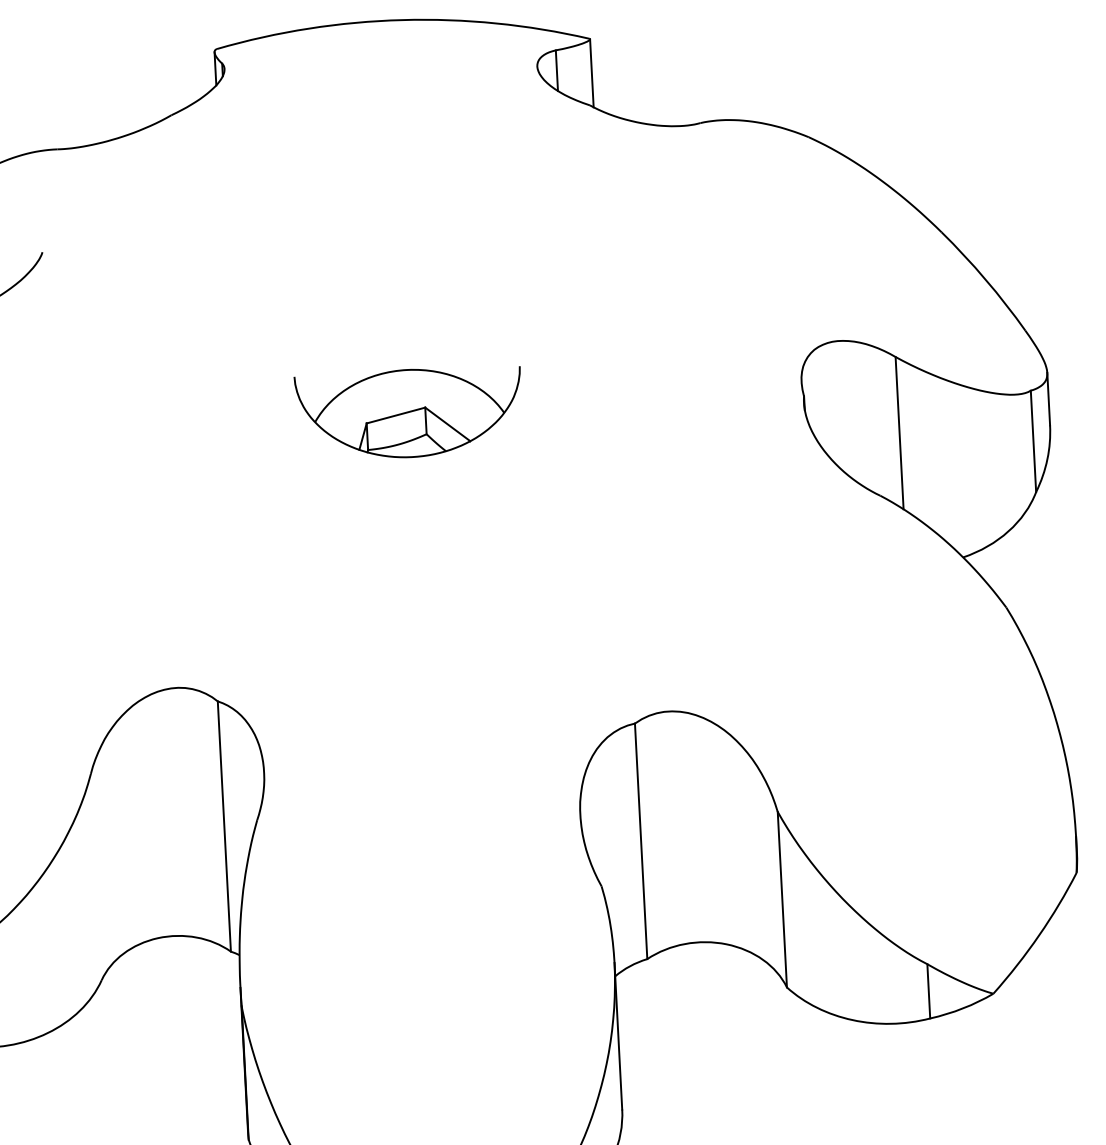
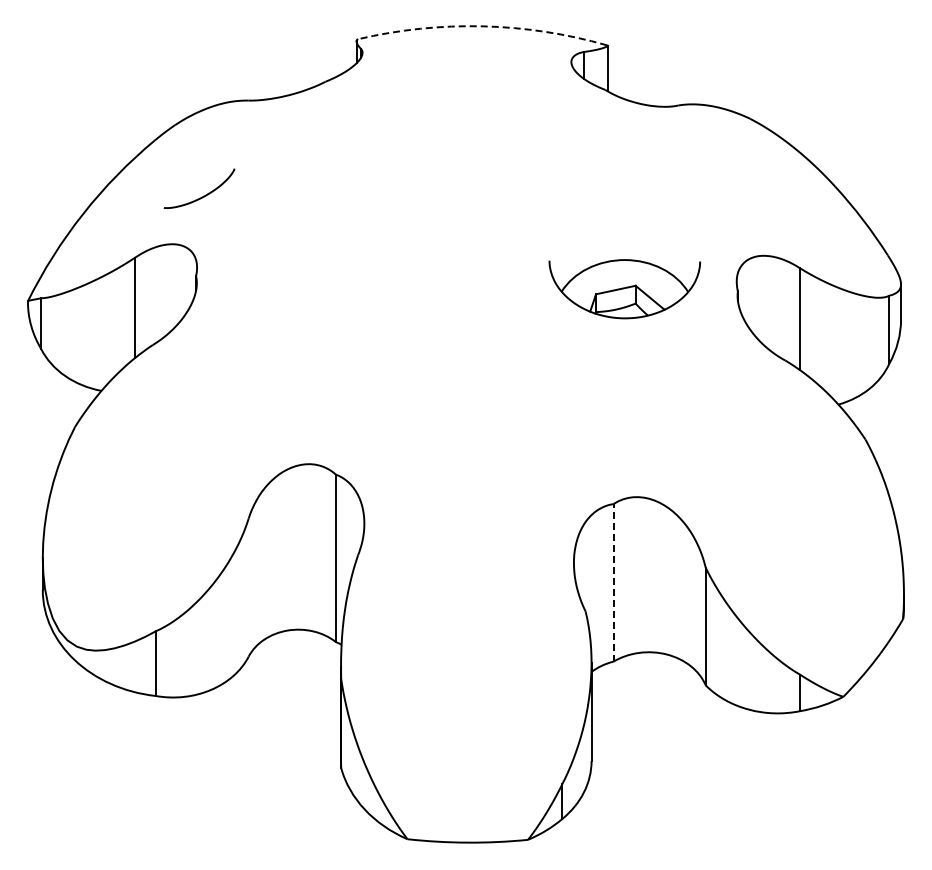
arc: (403, 20) -> (483, 26), solid -> dashed
part: (408, 414) -> (624, 289), moved
line: (640, 840) -> (613, 582), solid -> dashed

